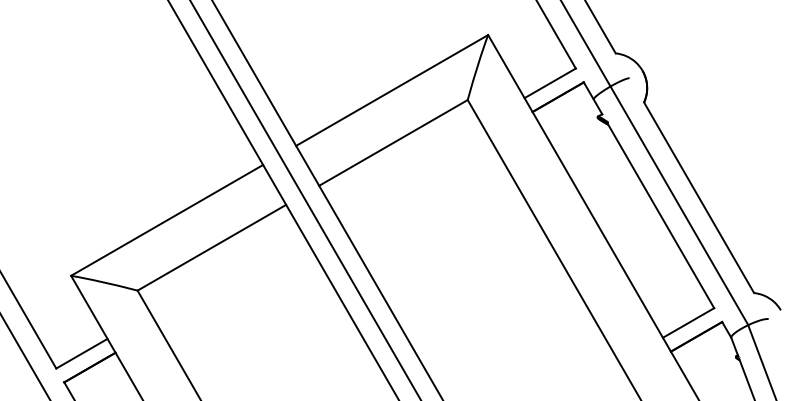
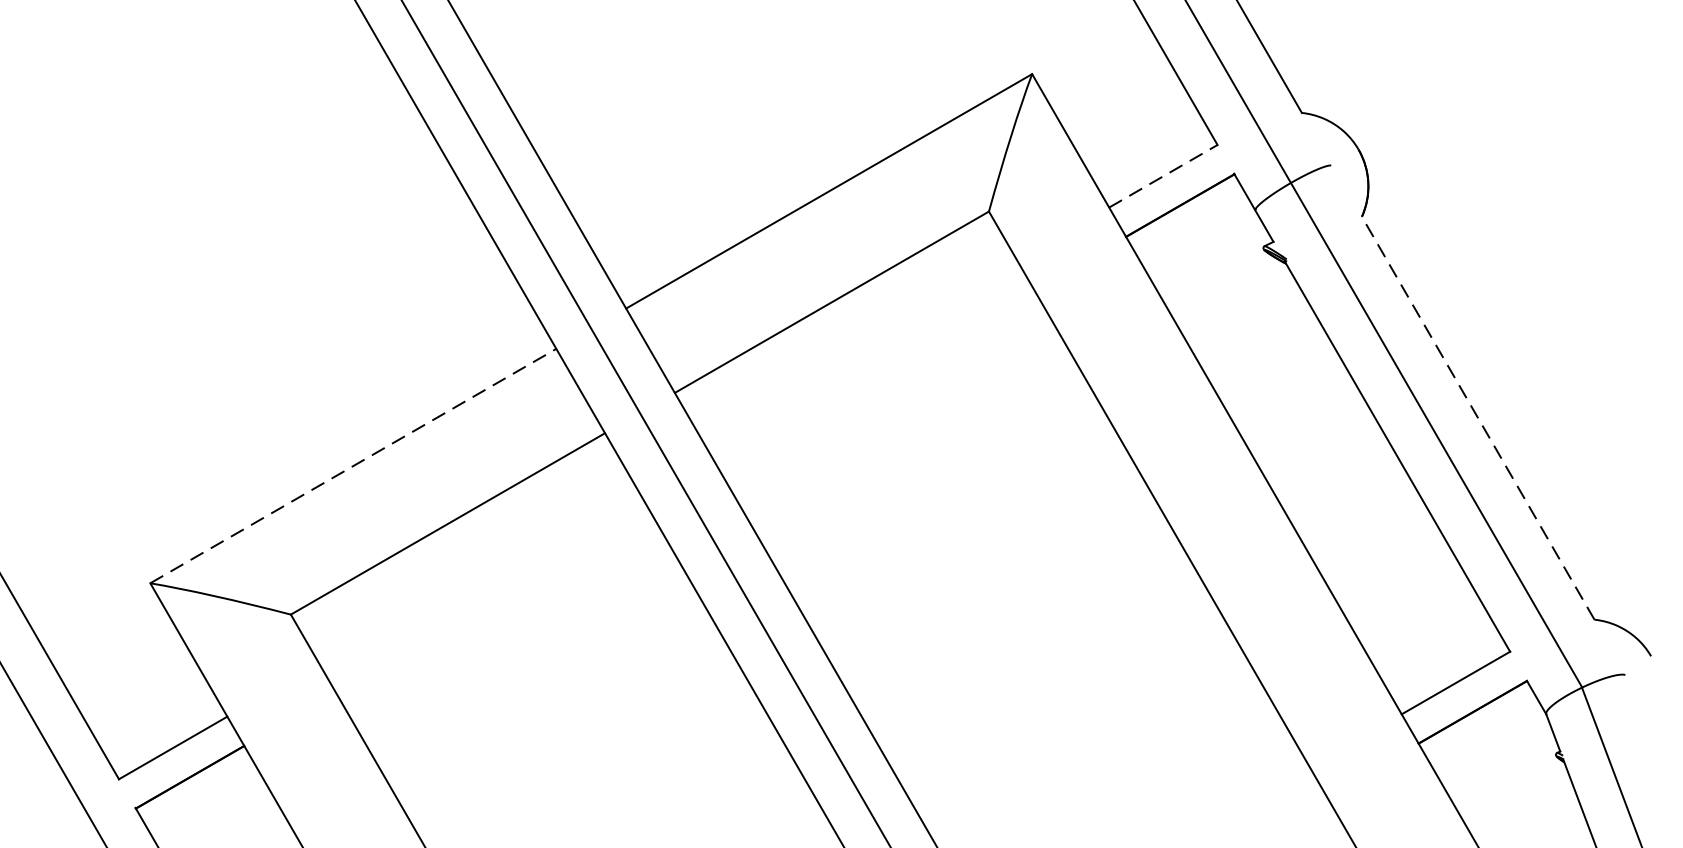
line: (550, 83) -> (1163, 176), solid -> dashed
line: (698, 197) -> (1476, 417), solid -> dashed
line: (167, 220) -> (354, 466), solid -> dashed

